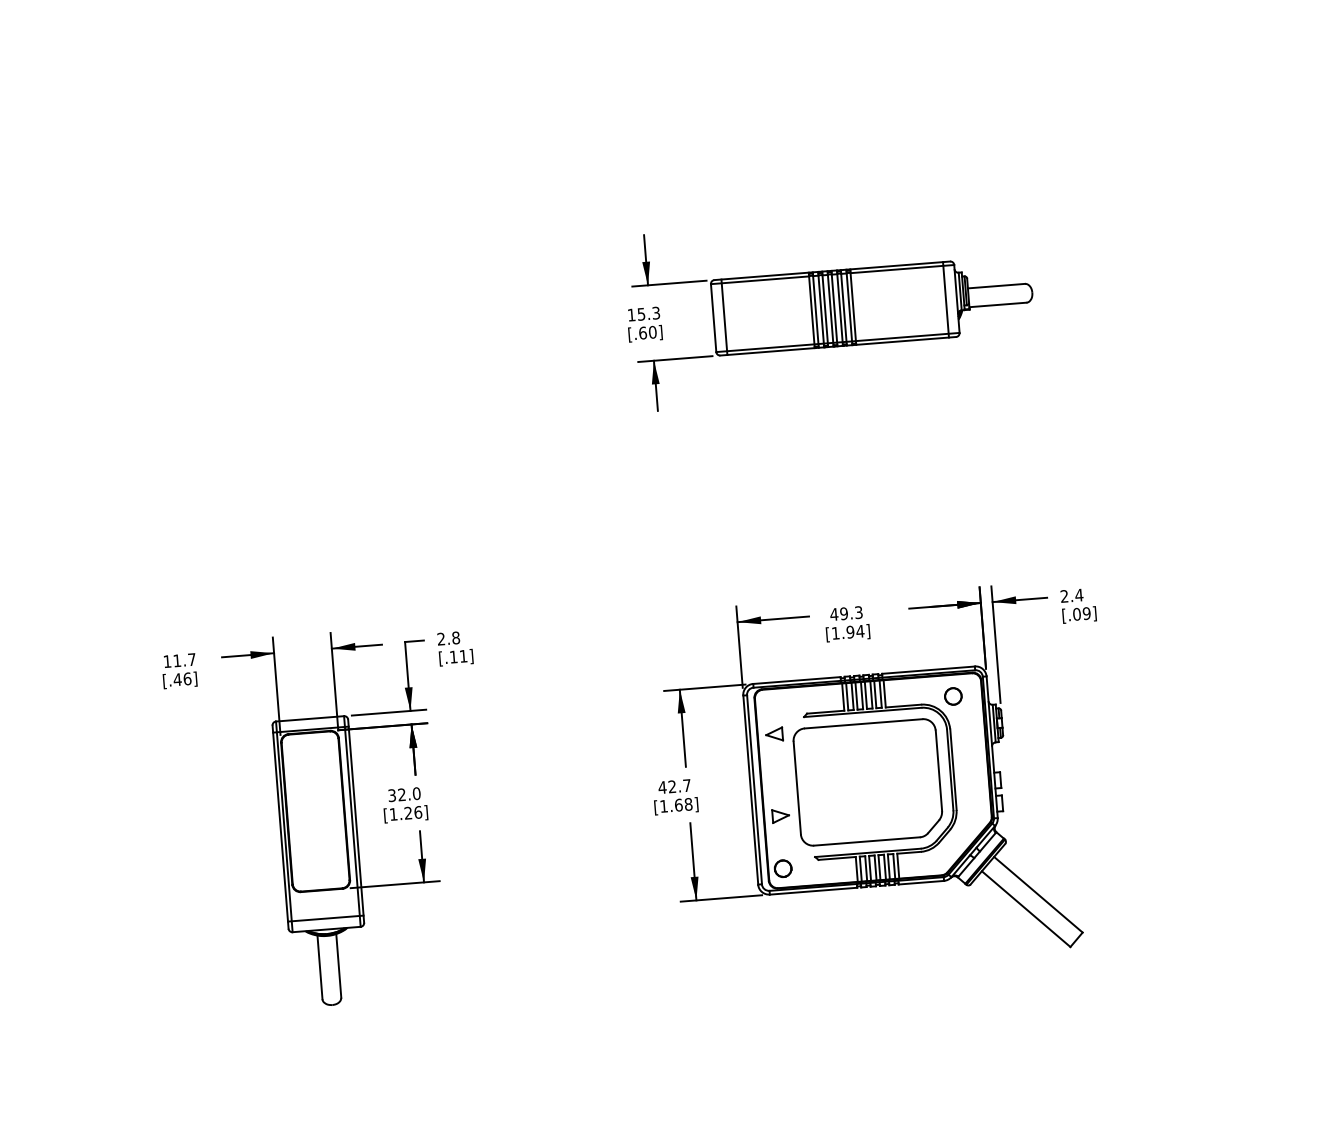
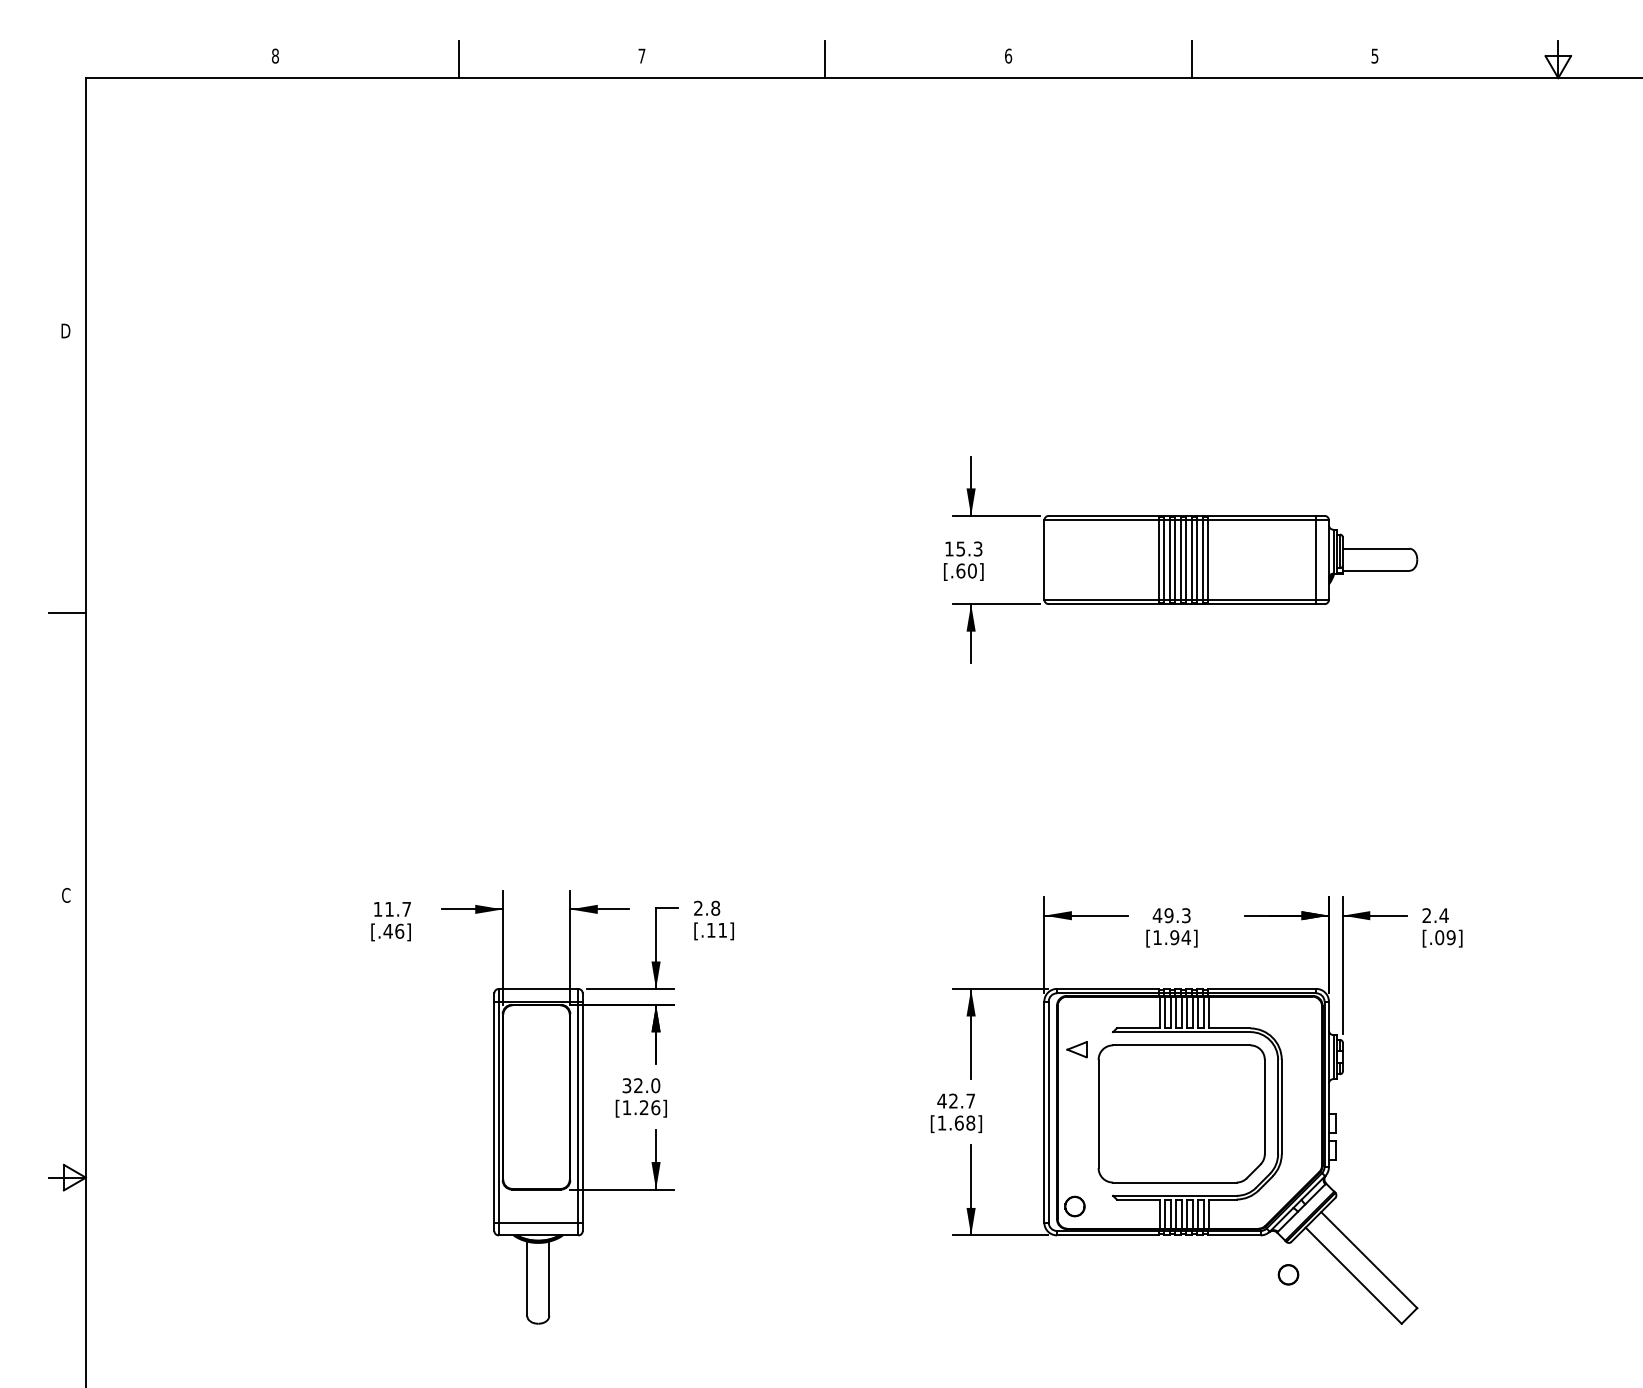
line: (724, 316) -> (1057, 559), removed
part: (953, 696) -> (1288, 1274), moved
part: (780, 815) -> (1076, 1144), removed

